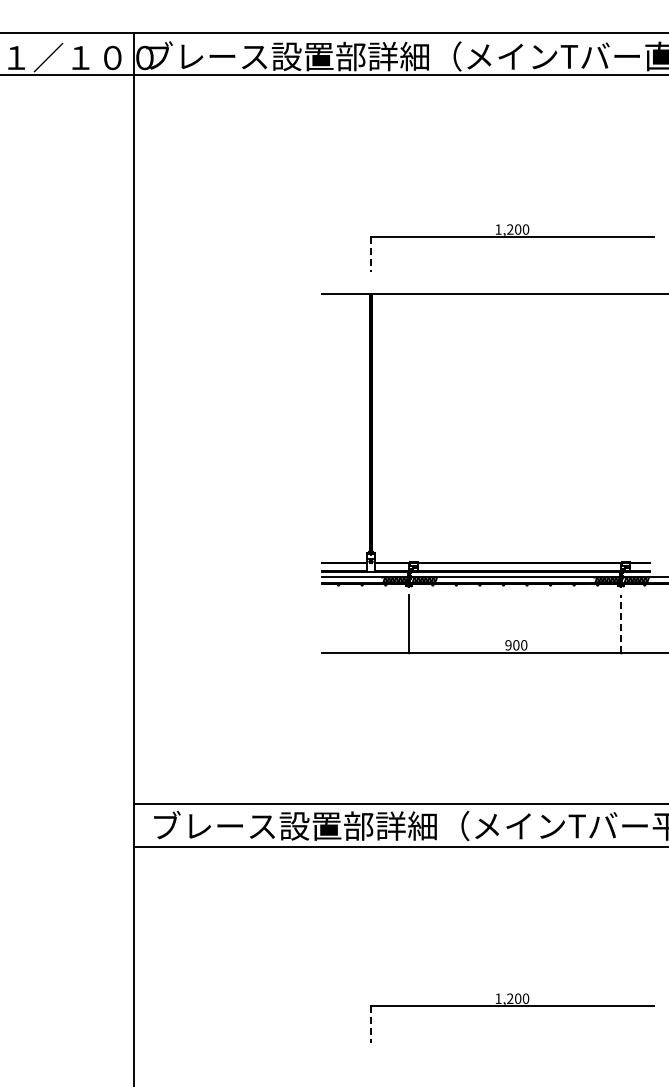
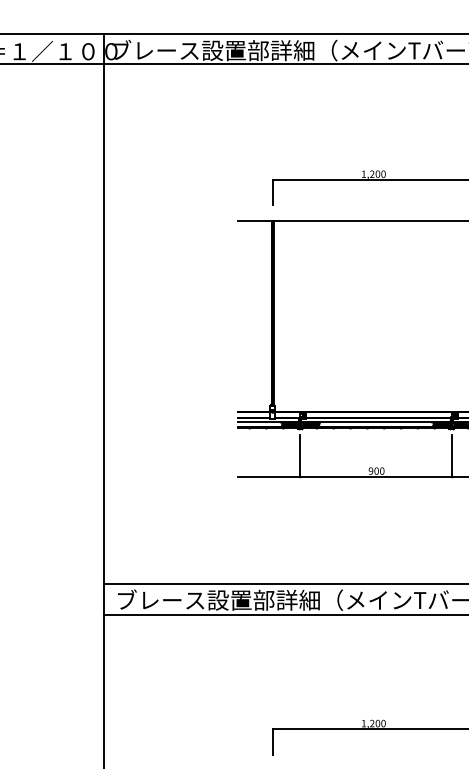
line: (371, 255) -> (273, 192), dashed -> solid
line: (621, 623) -> (451, 455), dashed -> solid
line: (371, 1025) -> (273, 742), dashed -> solid

